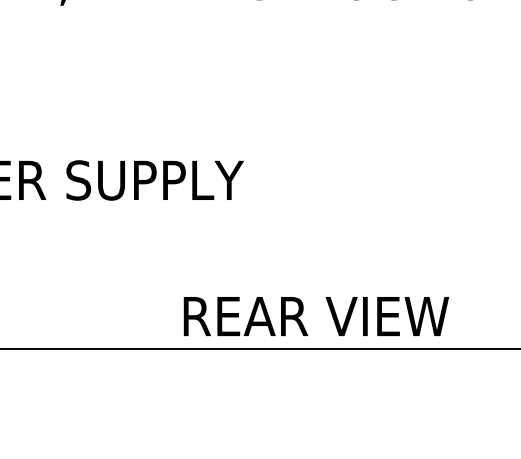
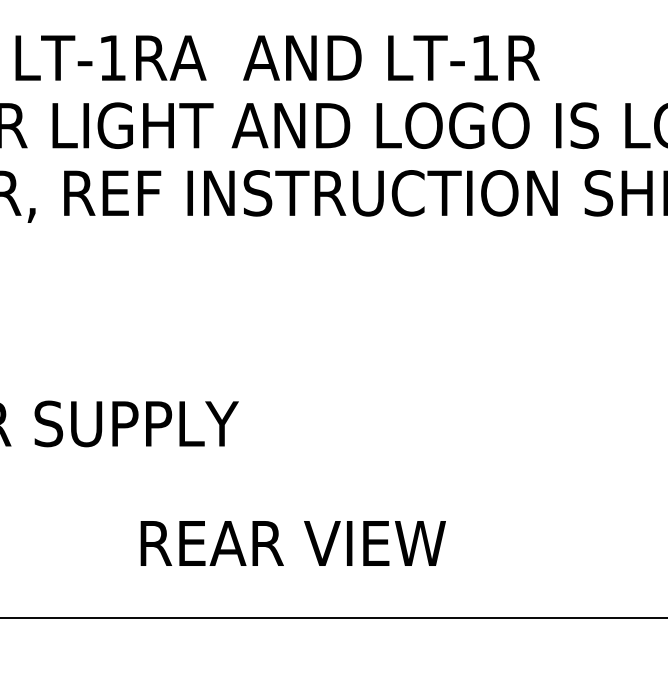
text: (315, 316) -> (292, 543), moved

